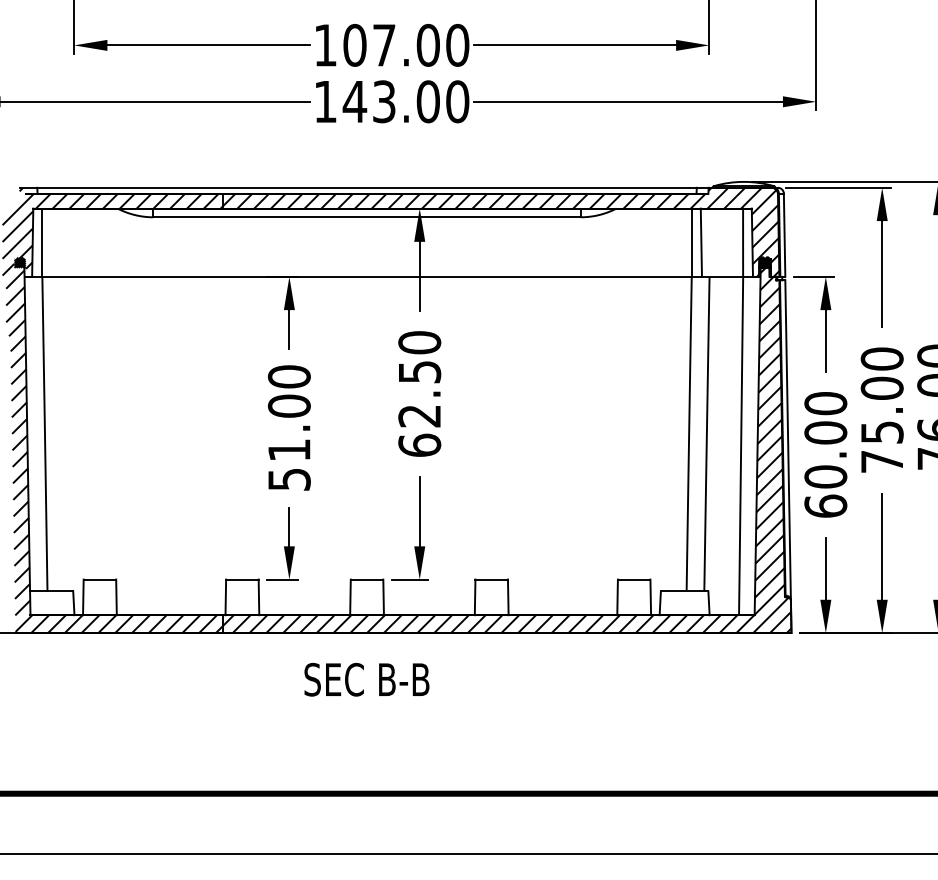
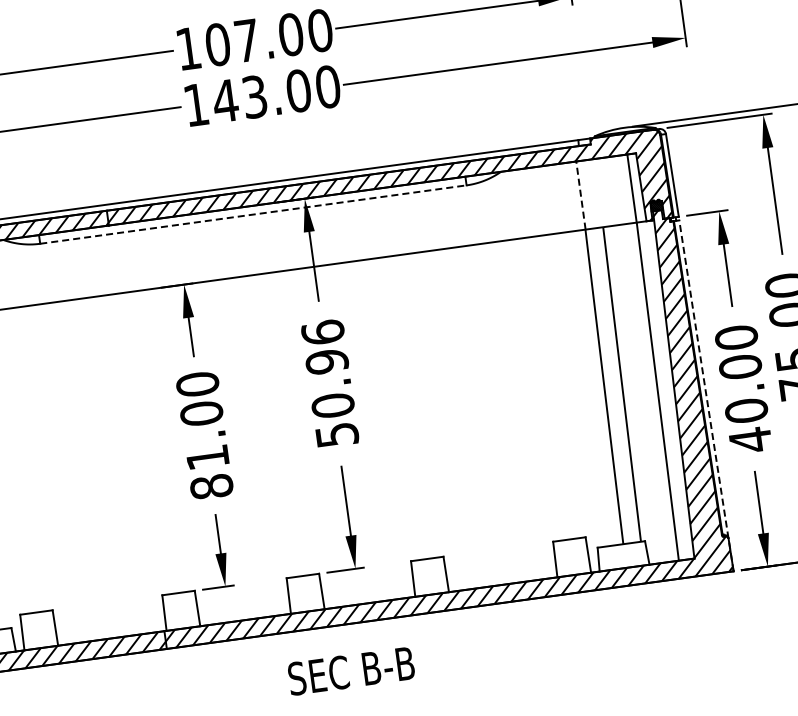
line: (367, 217) -> (253, 214), solid -> dashed
line: (691, 242) -> (580, 195), solid -> dashed
line: (700, 242) -> (589, 194), removed
text: (419, 393) -> (329, 383), 62.50 -> 50.96
line: (788, 456) -> (706, 395), solid -> dashed
text: (288, 479) -> (210, 486), 51.00 -> 81.00
text: (825, 506) -> (750, 440), 60.00 -> 40.00
text: (366, 679) -> (350, 670), moved

